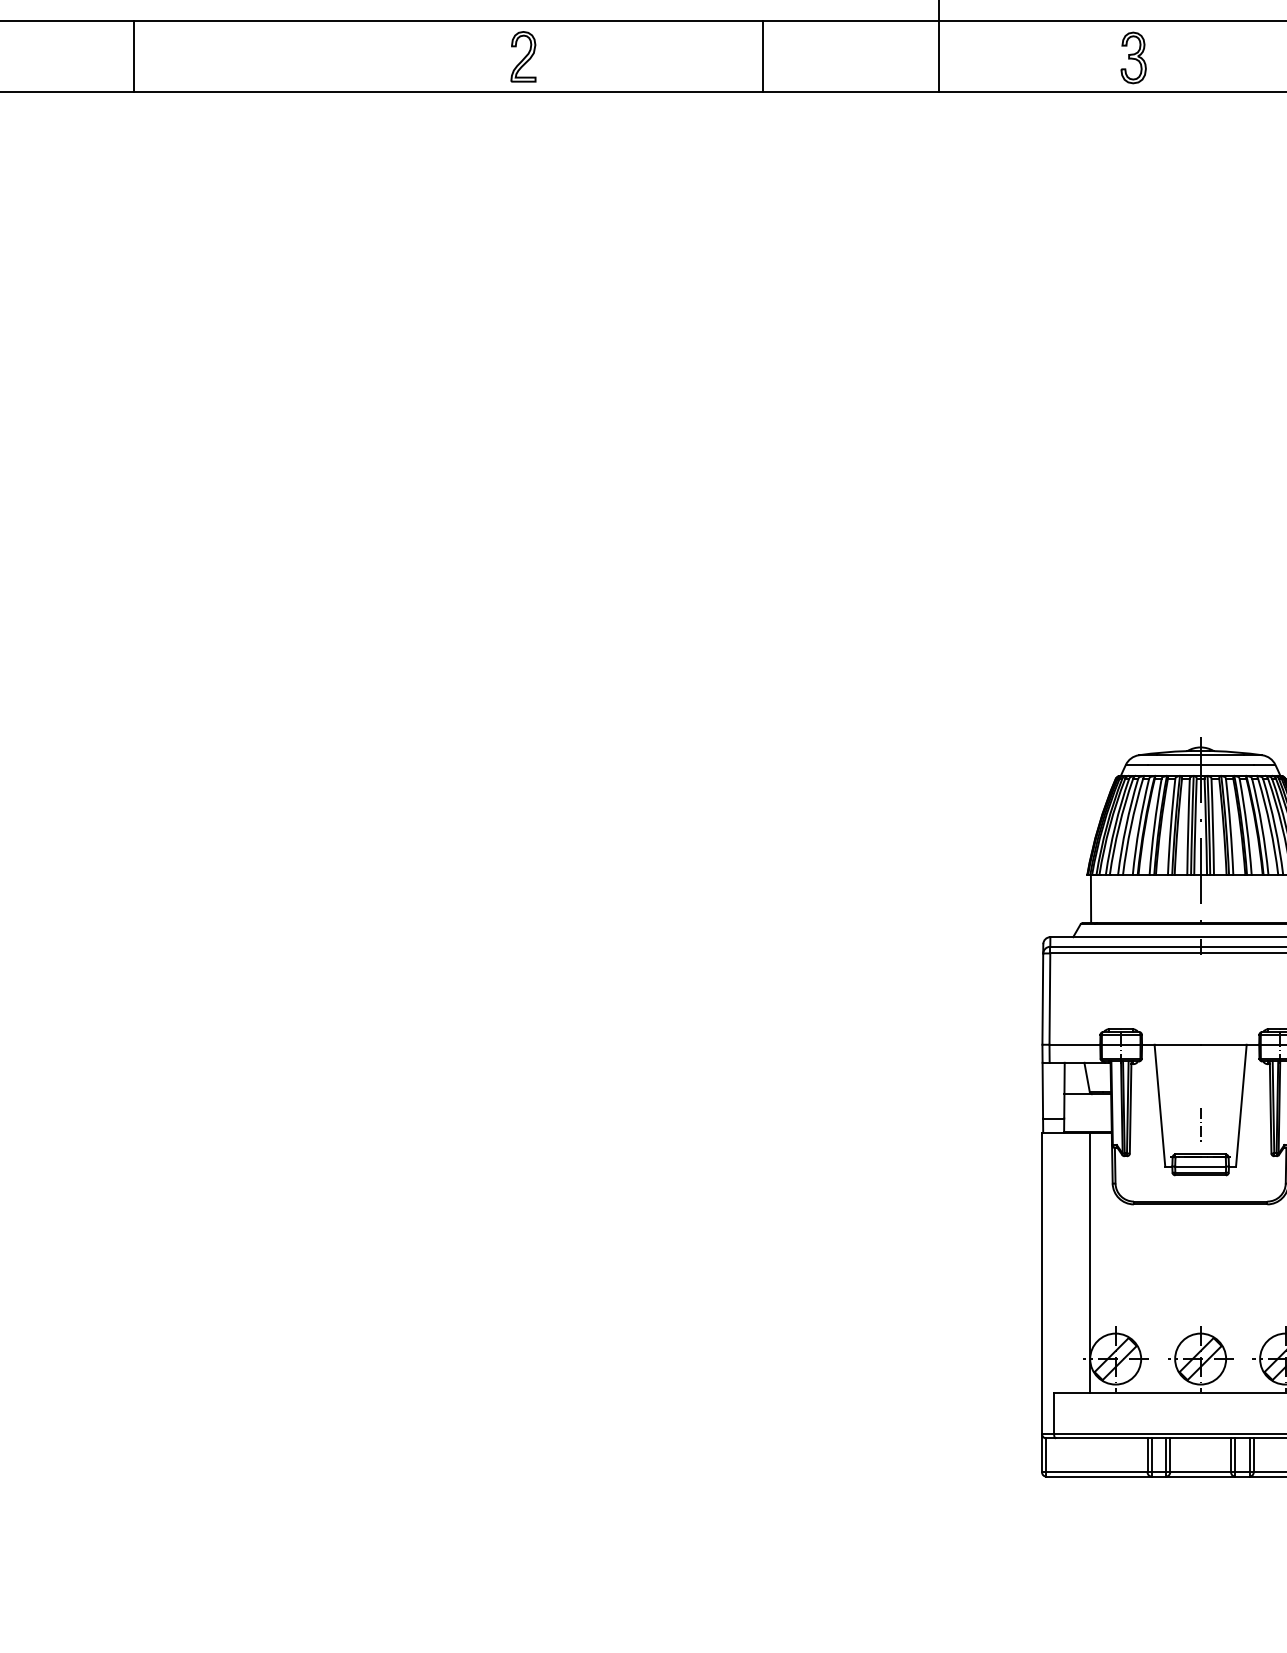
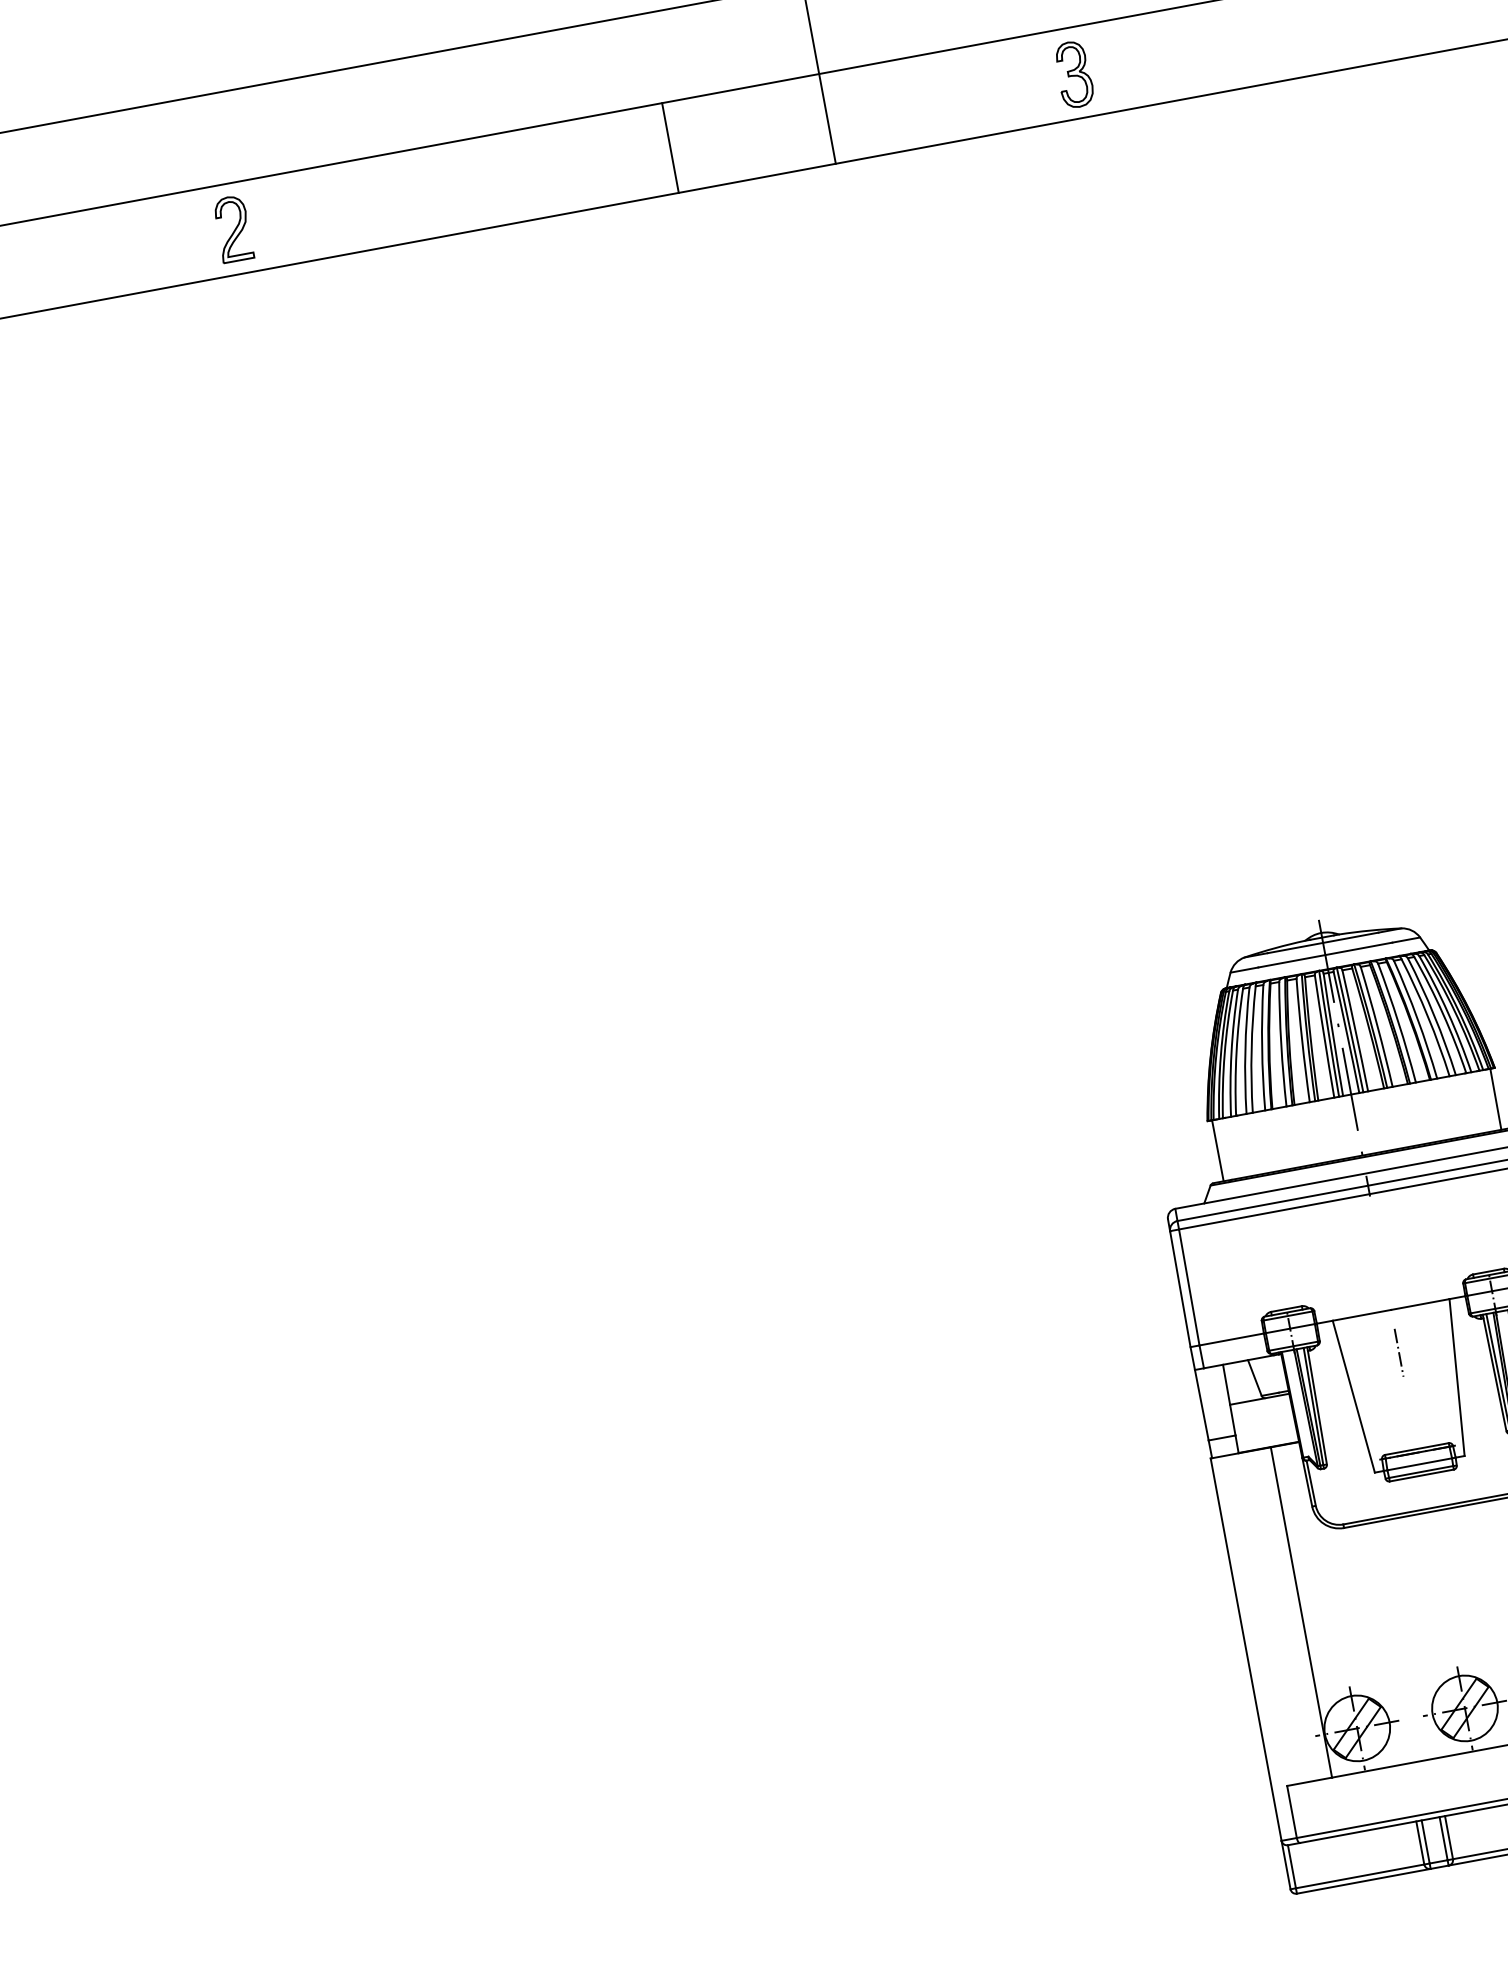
part: (523, 56) -> (233, 228), moved
line: (763, 56) -> (670, 147), moved
line: (1200, 1122) -> (1397, 1347), moved

